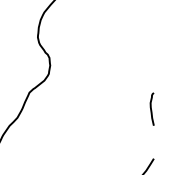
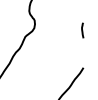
line: (151, 108) -> (82, 30), moved

